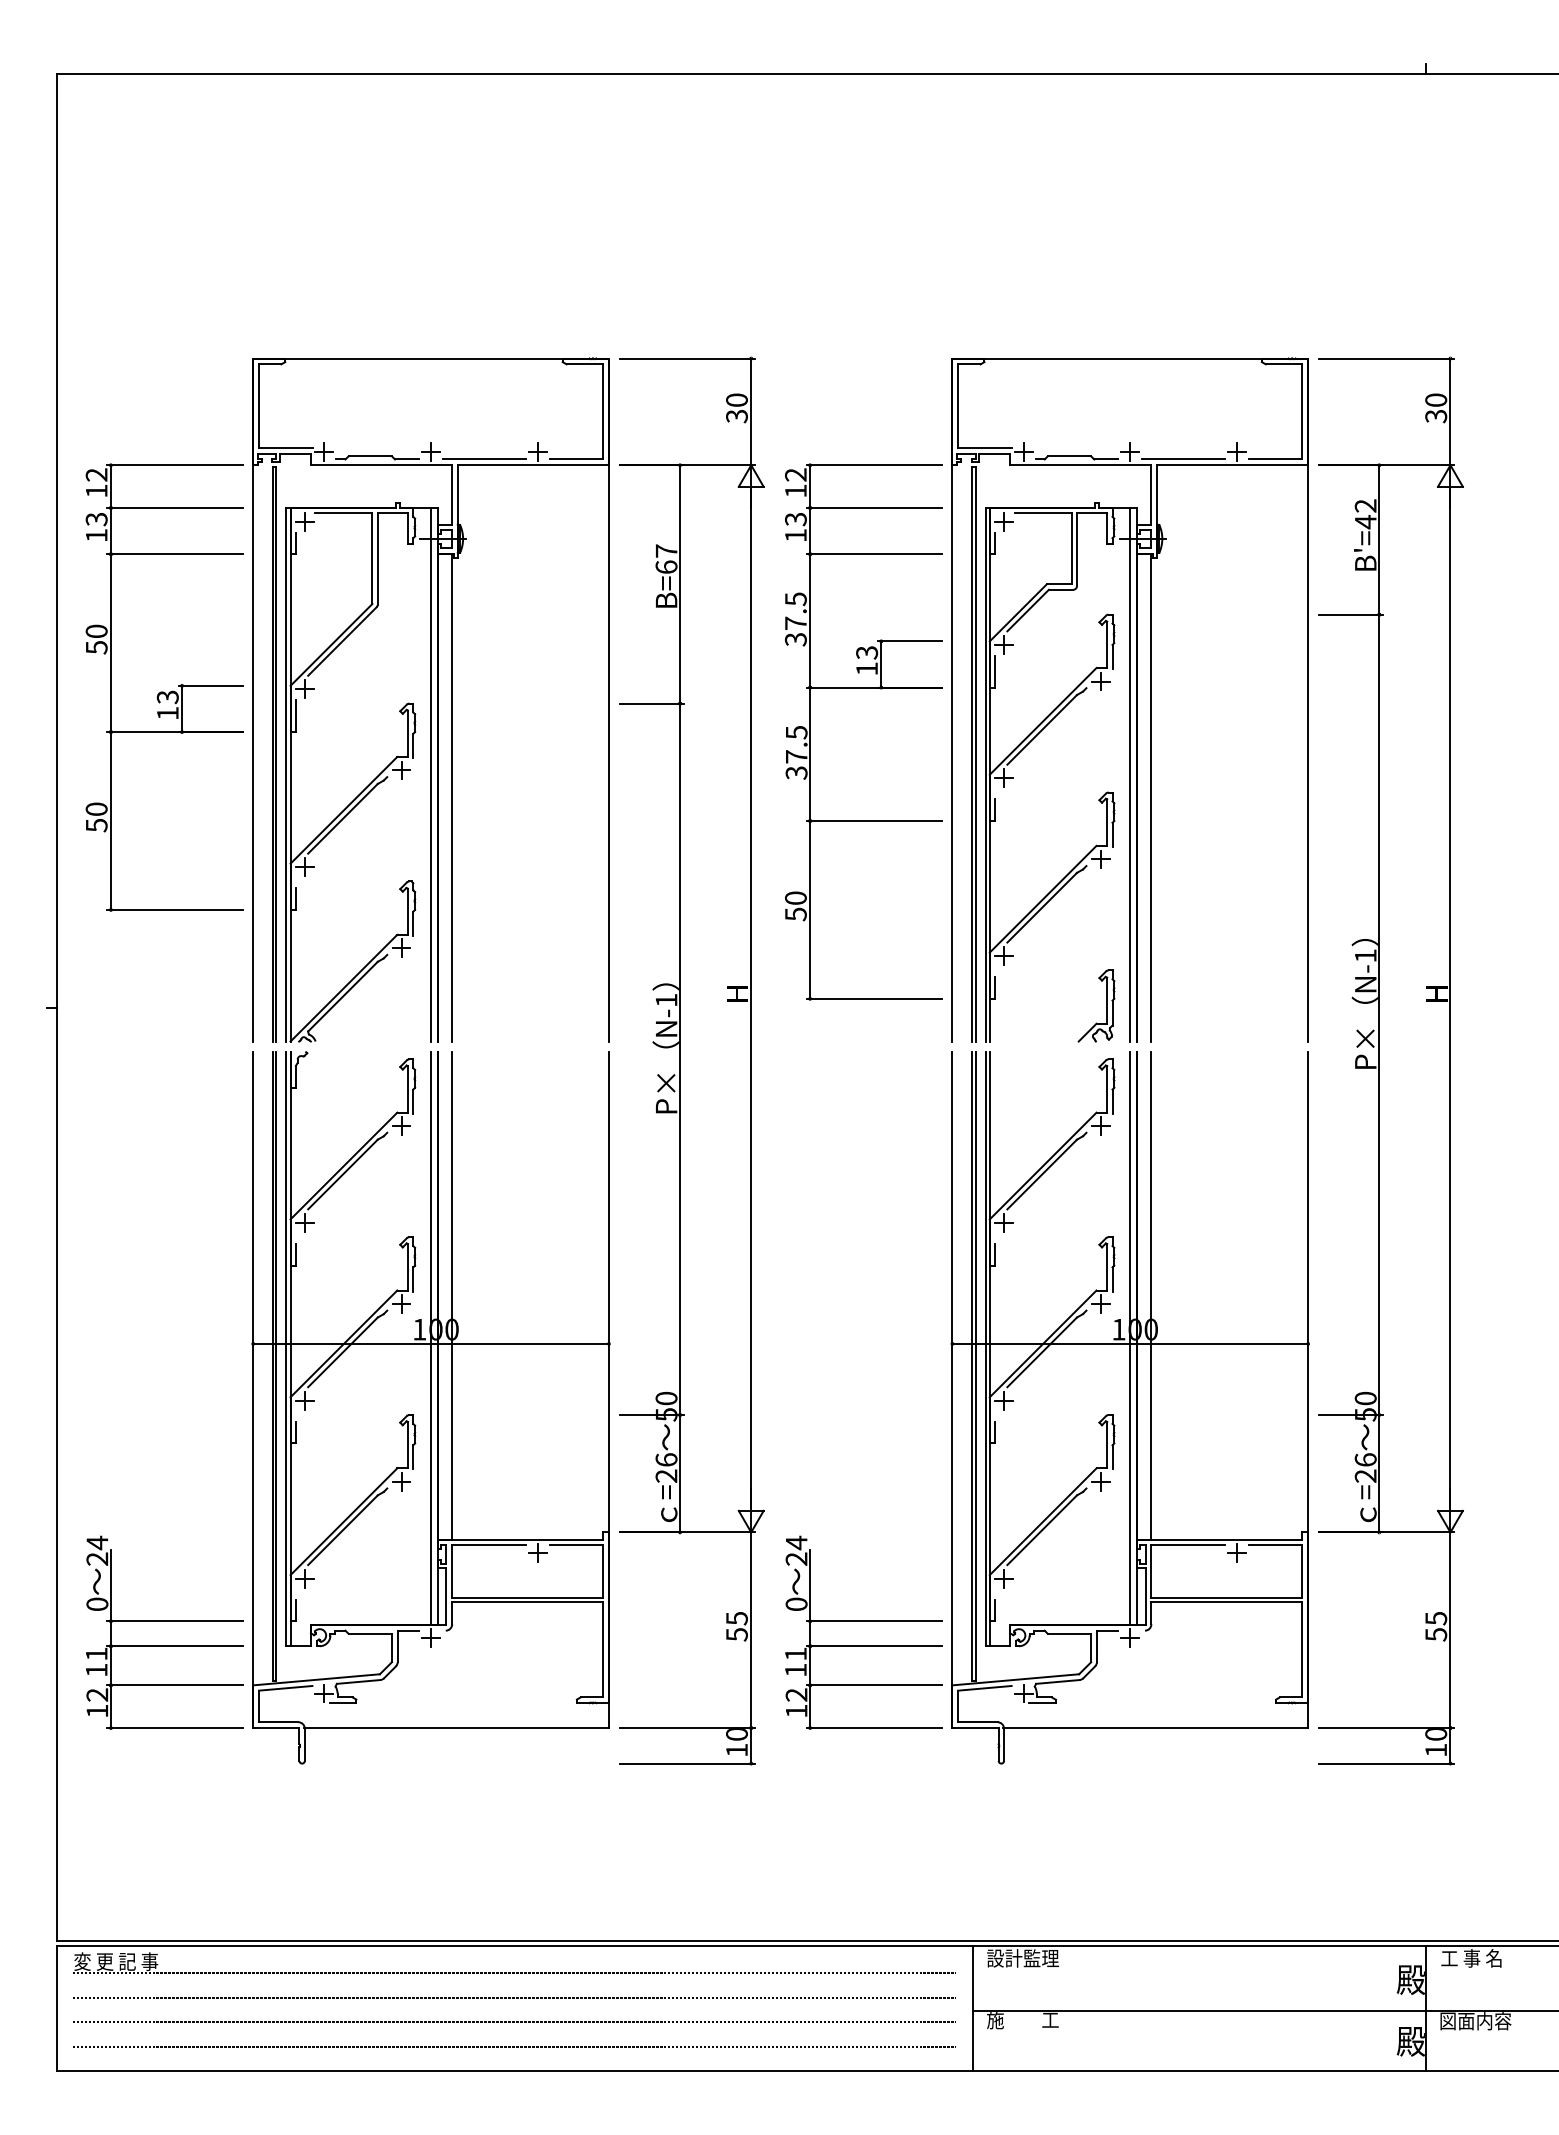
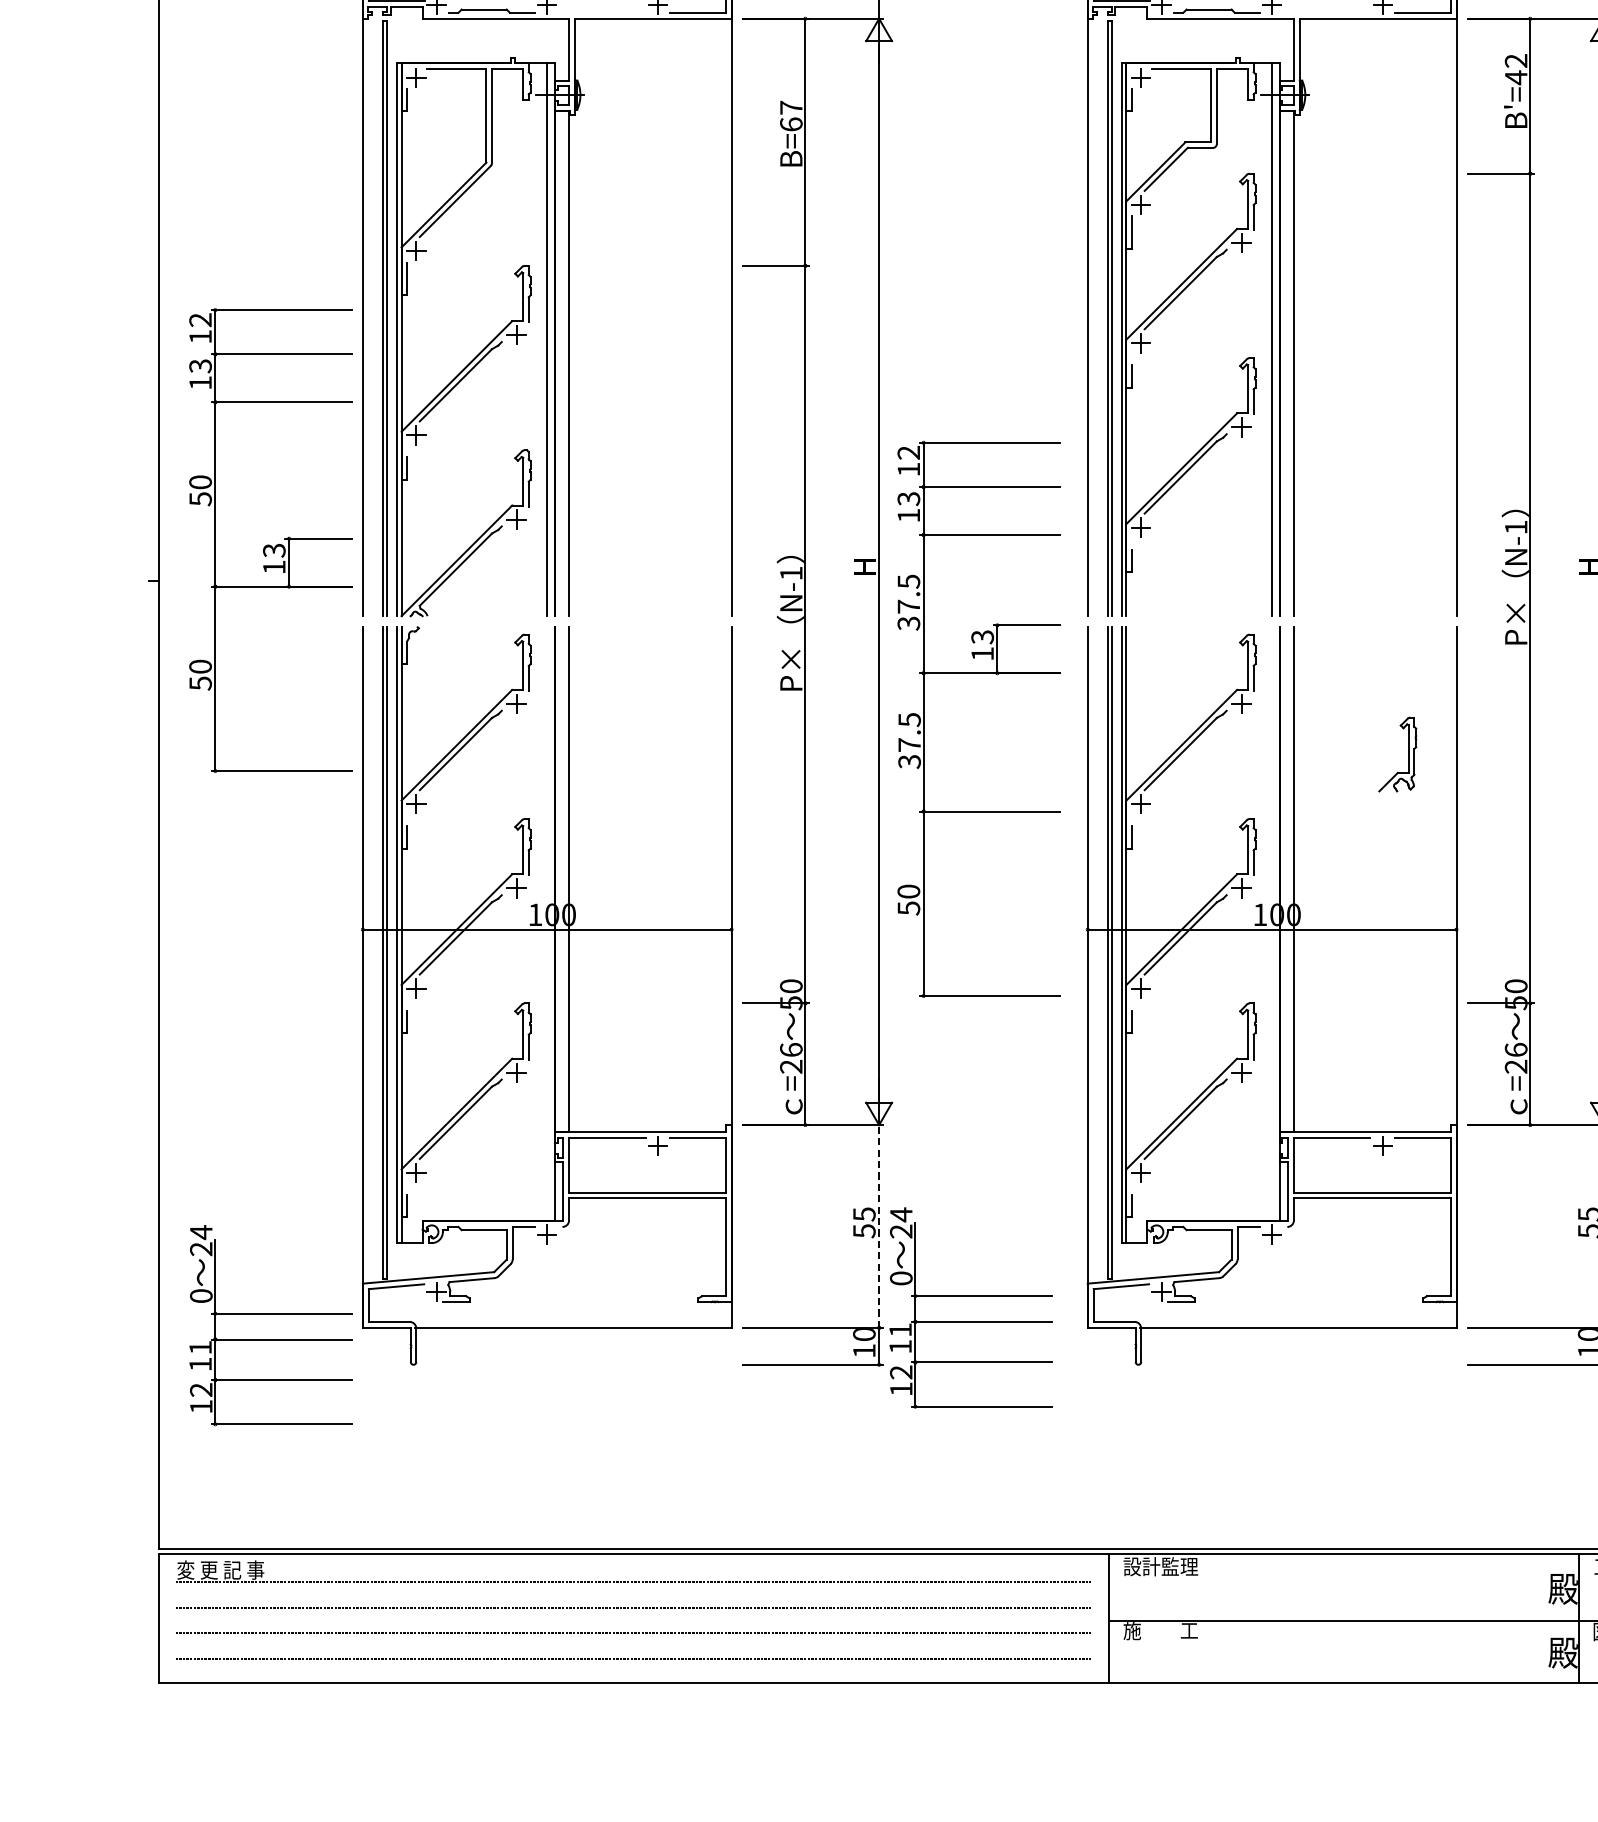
line: (484, 459) -> (602, 12), removed
line: (1183, 459) -> (1327, 12), removed
part: (164, 687) -> (270, 540), moved
part: (863, 688) -> (978, 674), moved
part: (1106, 1005) -> (1408, 754), moved
line: (431, 1338) -> (547, 924), removed
line: (1130, 1338) -> (1272, 924), removed
part: (164, 1621) -> (270, 1313), moved
part: (863, 1621) -> (970, 1296), moved
line: (751, 1630) -> (879, 1226), solid -> dashed

